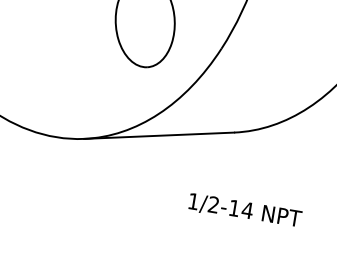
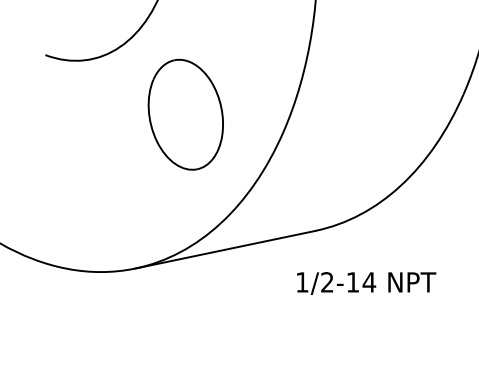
text: (245, 210) -> (366, 283), moved

